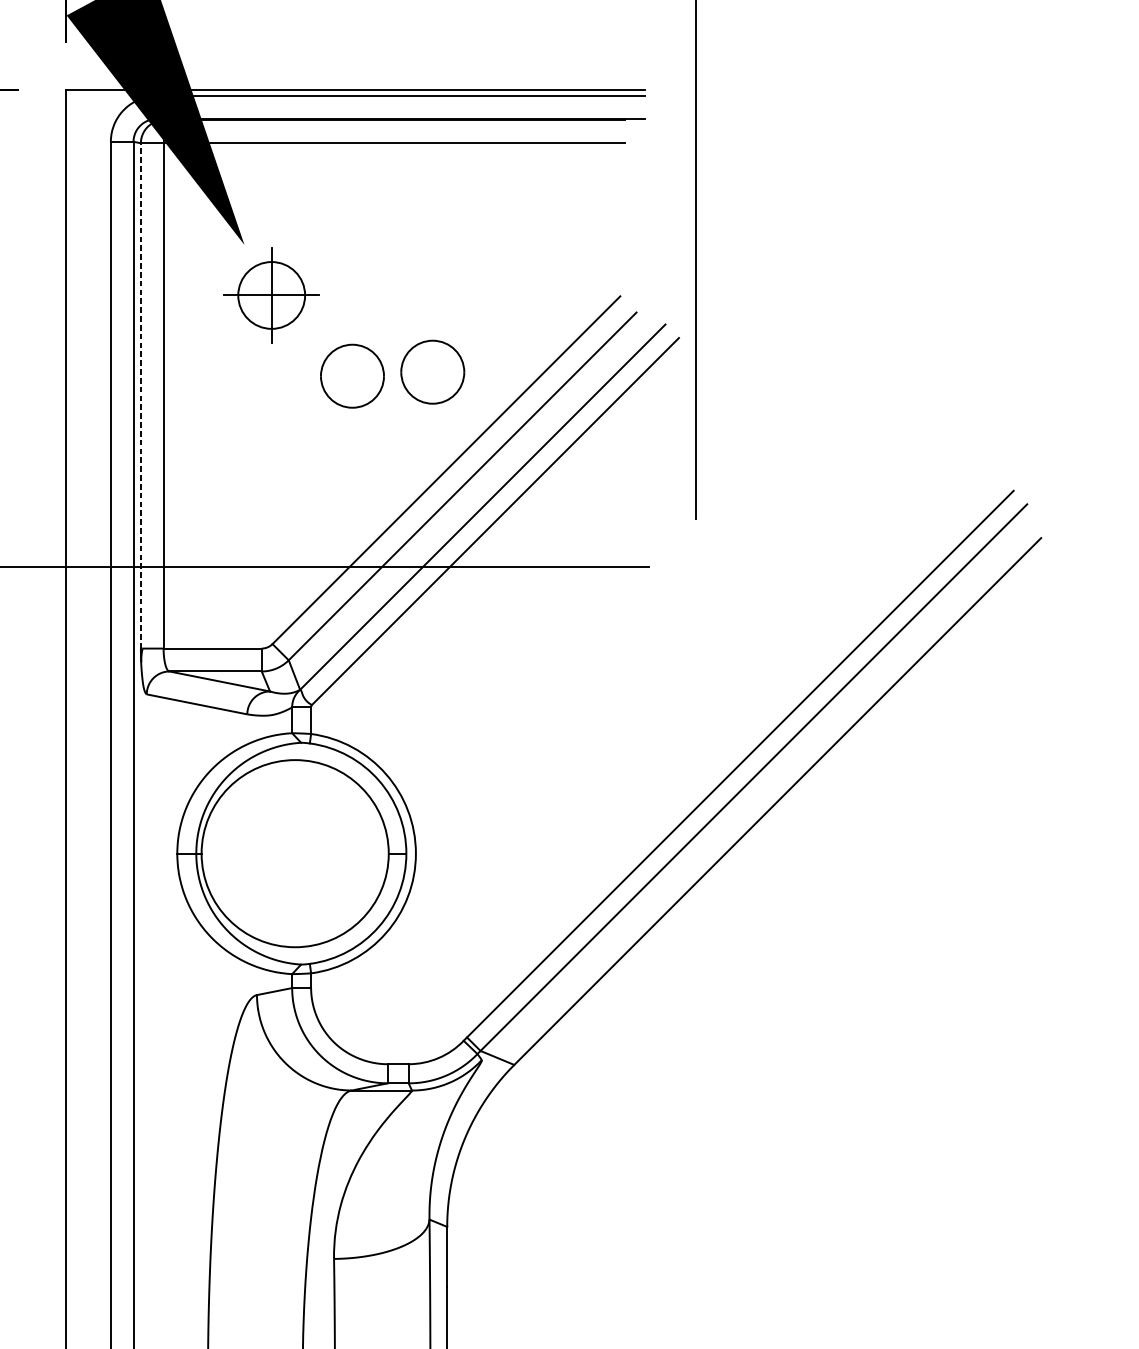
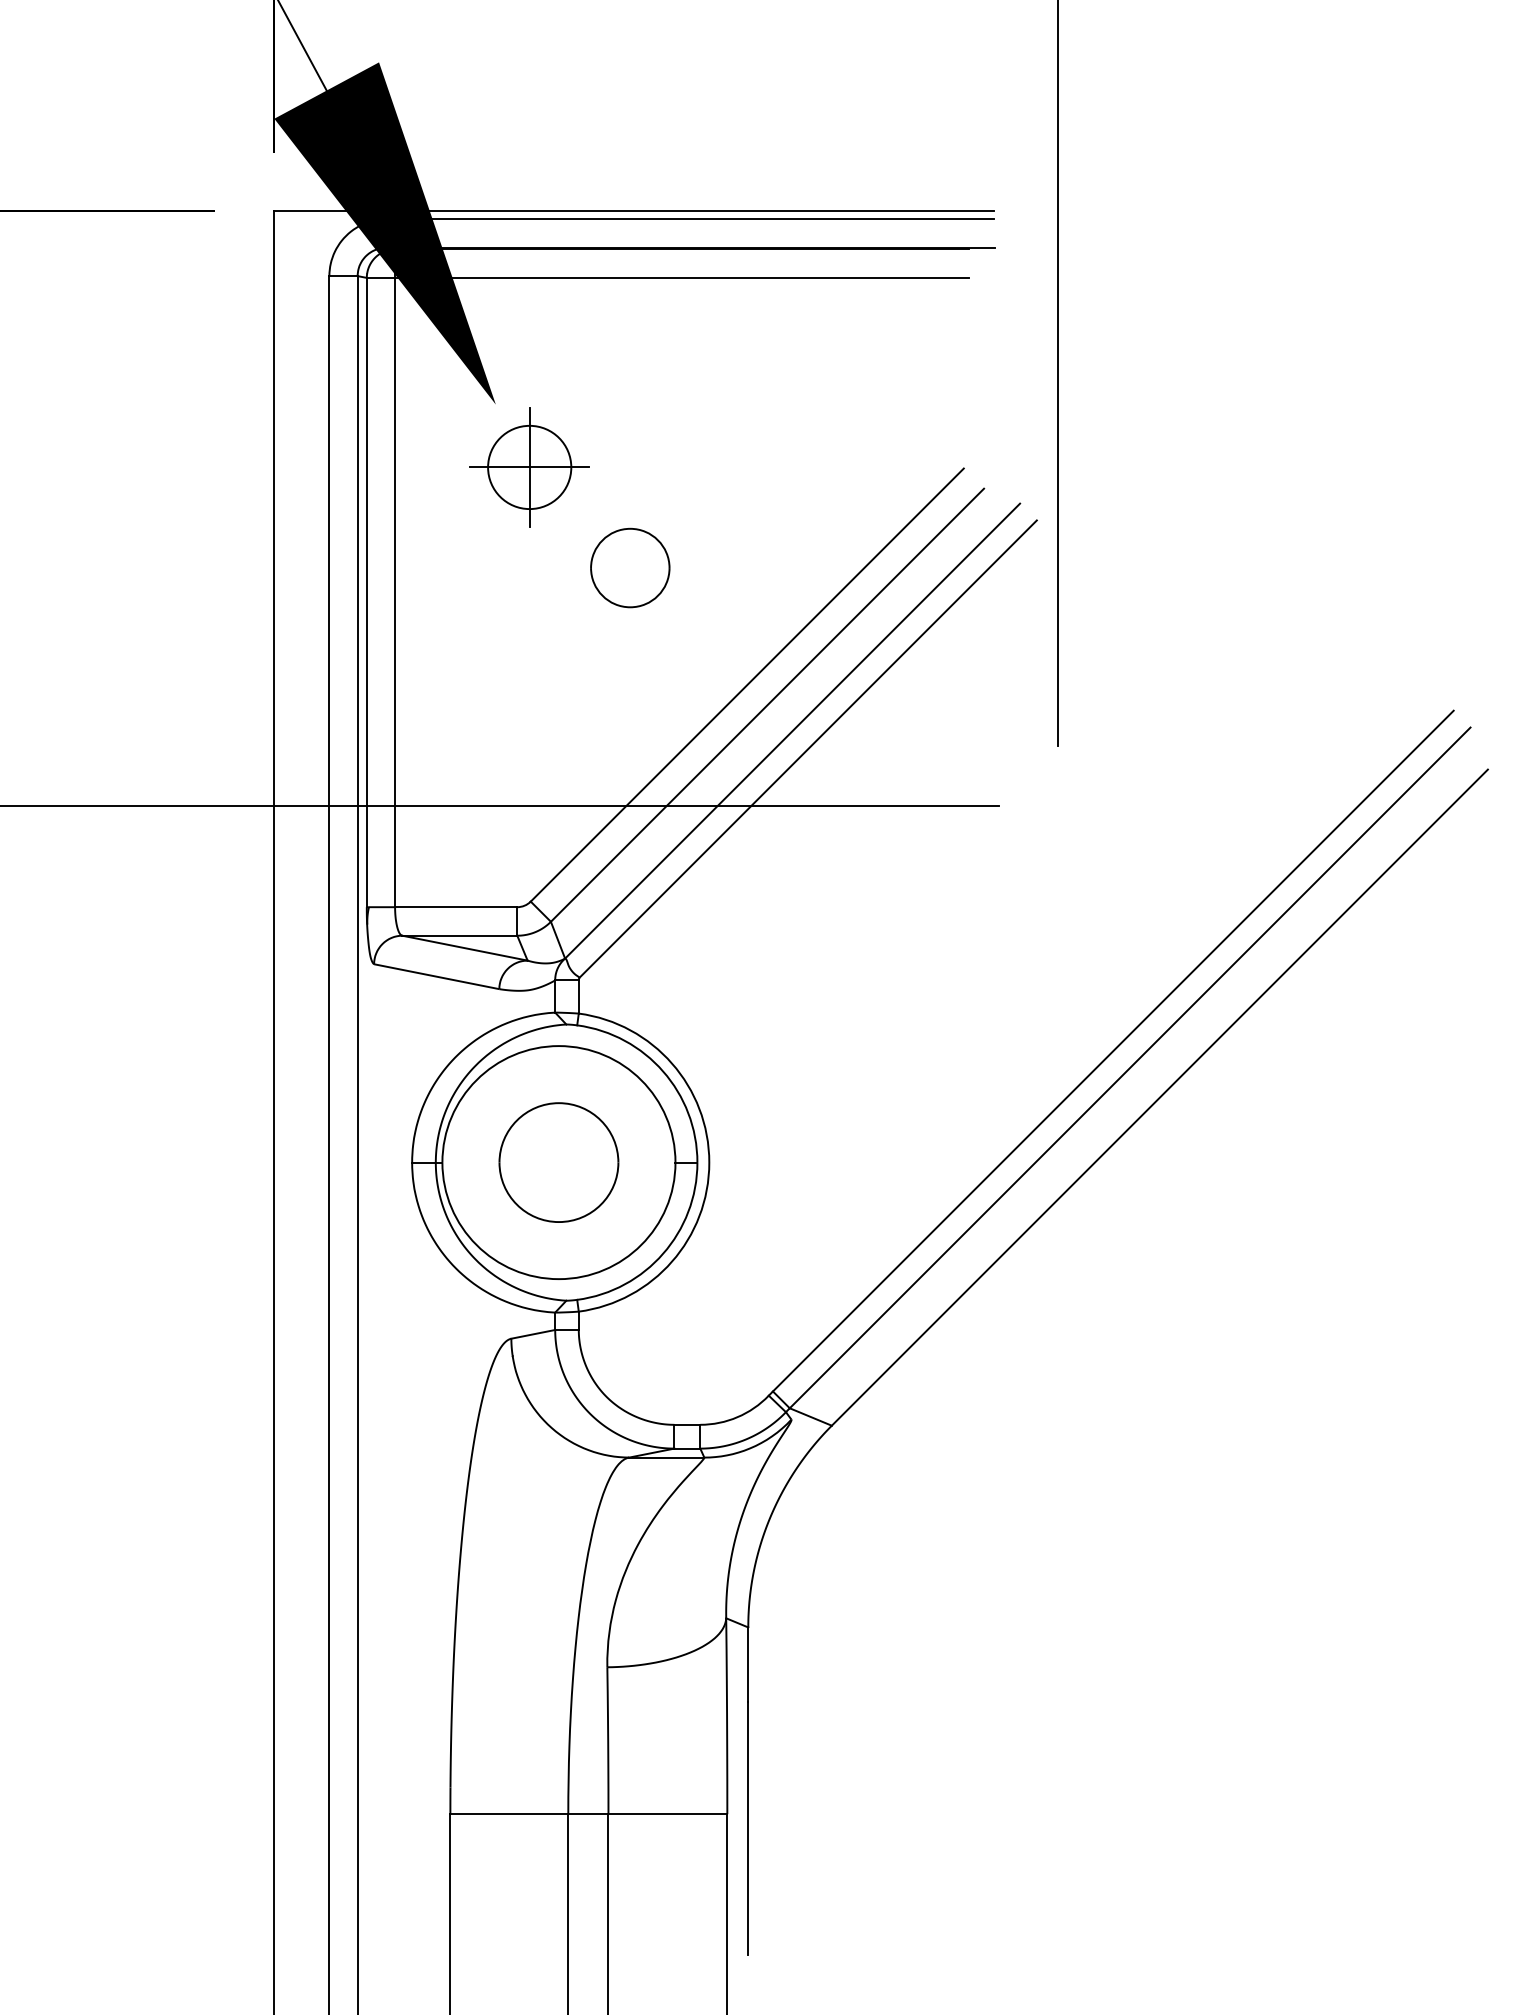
part: (432, 371) -> (730, 562), removed
line: (140, 395) -> (366, 592), dashed -> solid
part: (294, 853) -> (558, 1162), added

